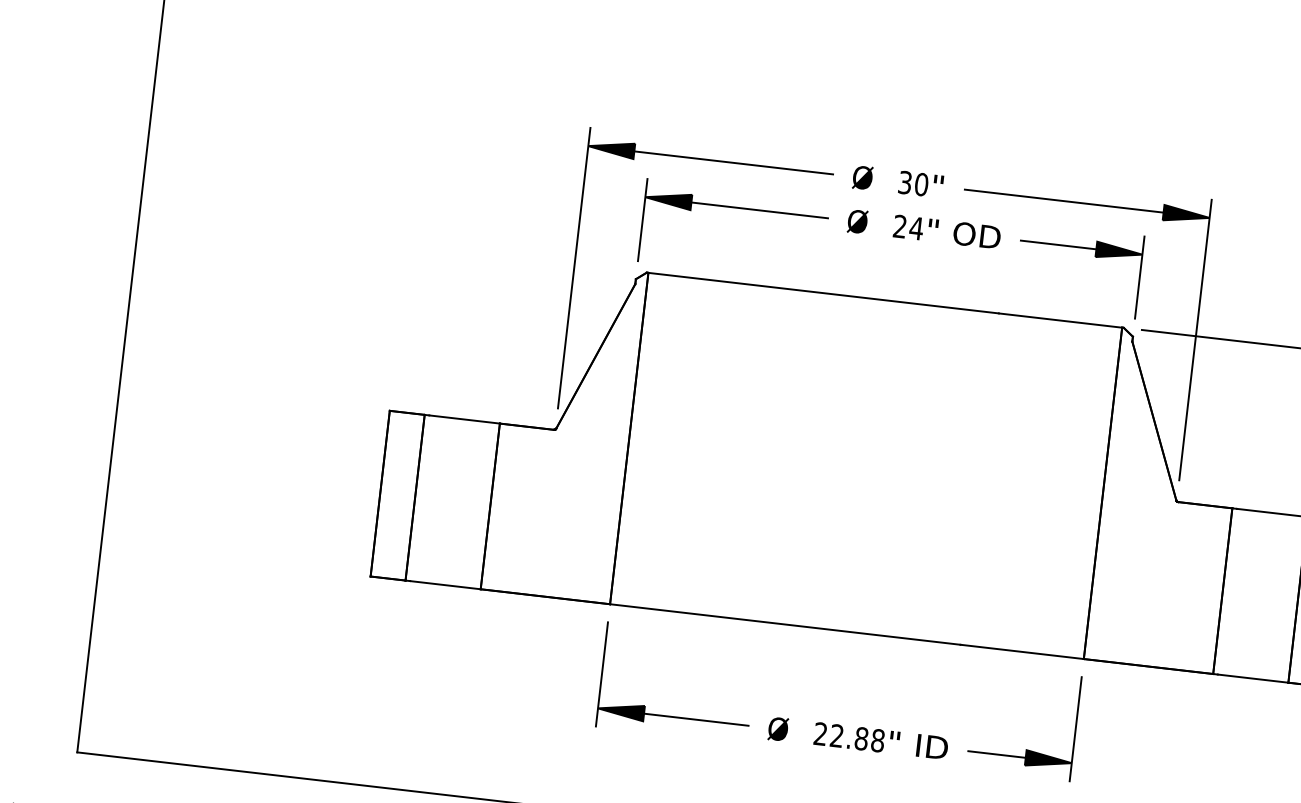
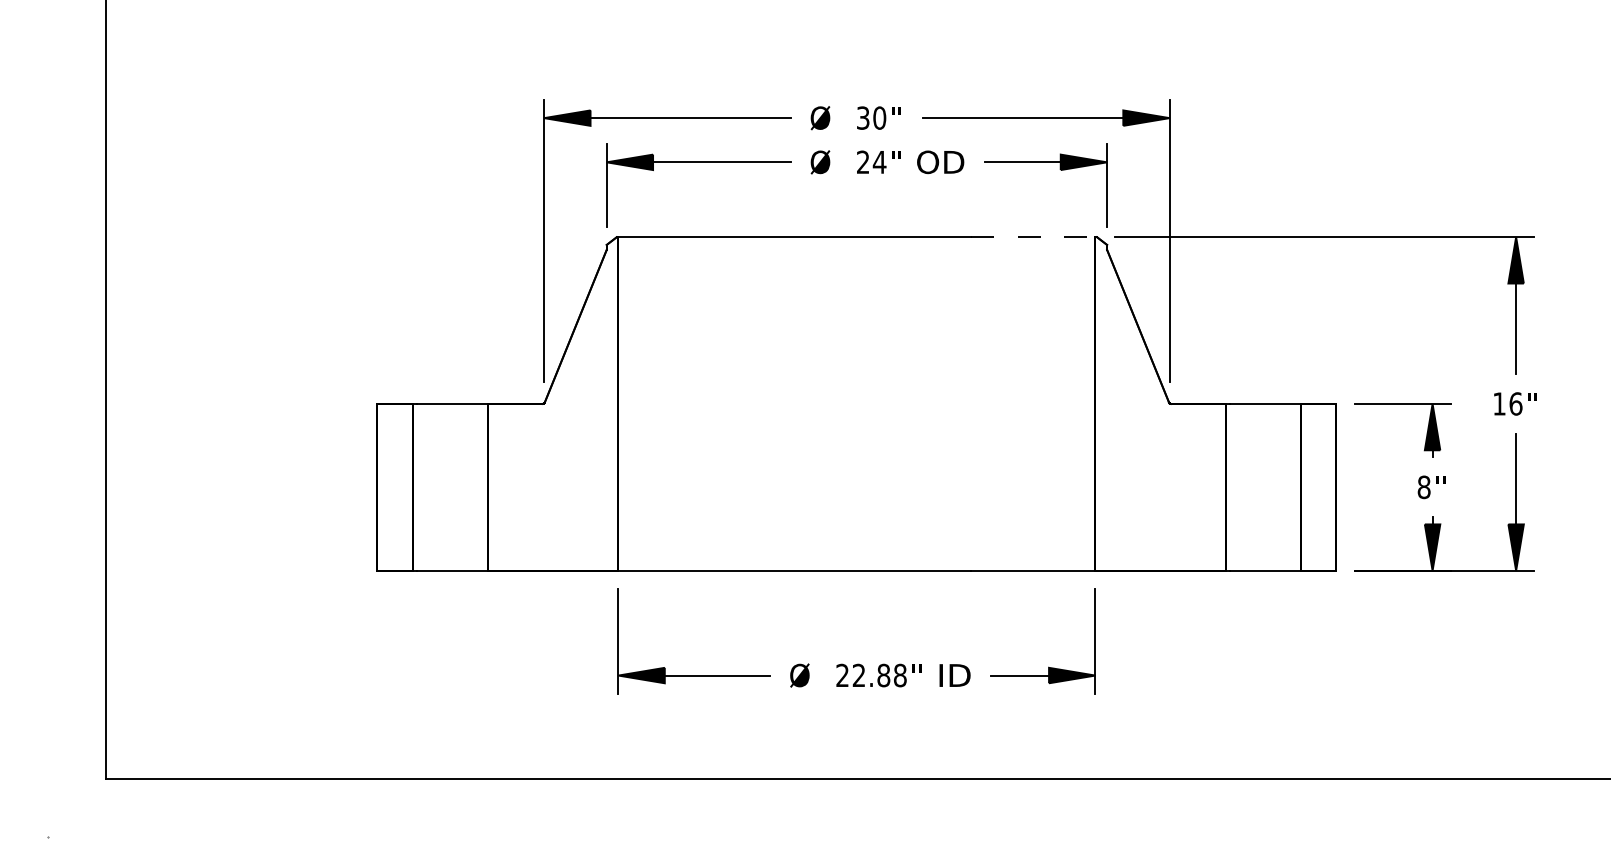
line: (1060, 320) -> (1033, 237), solid -> dashed

